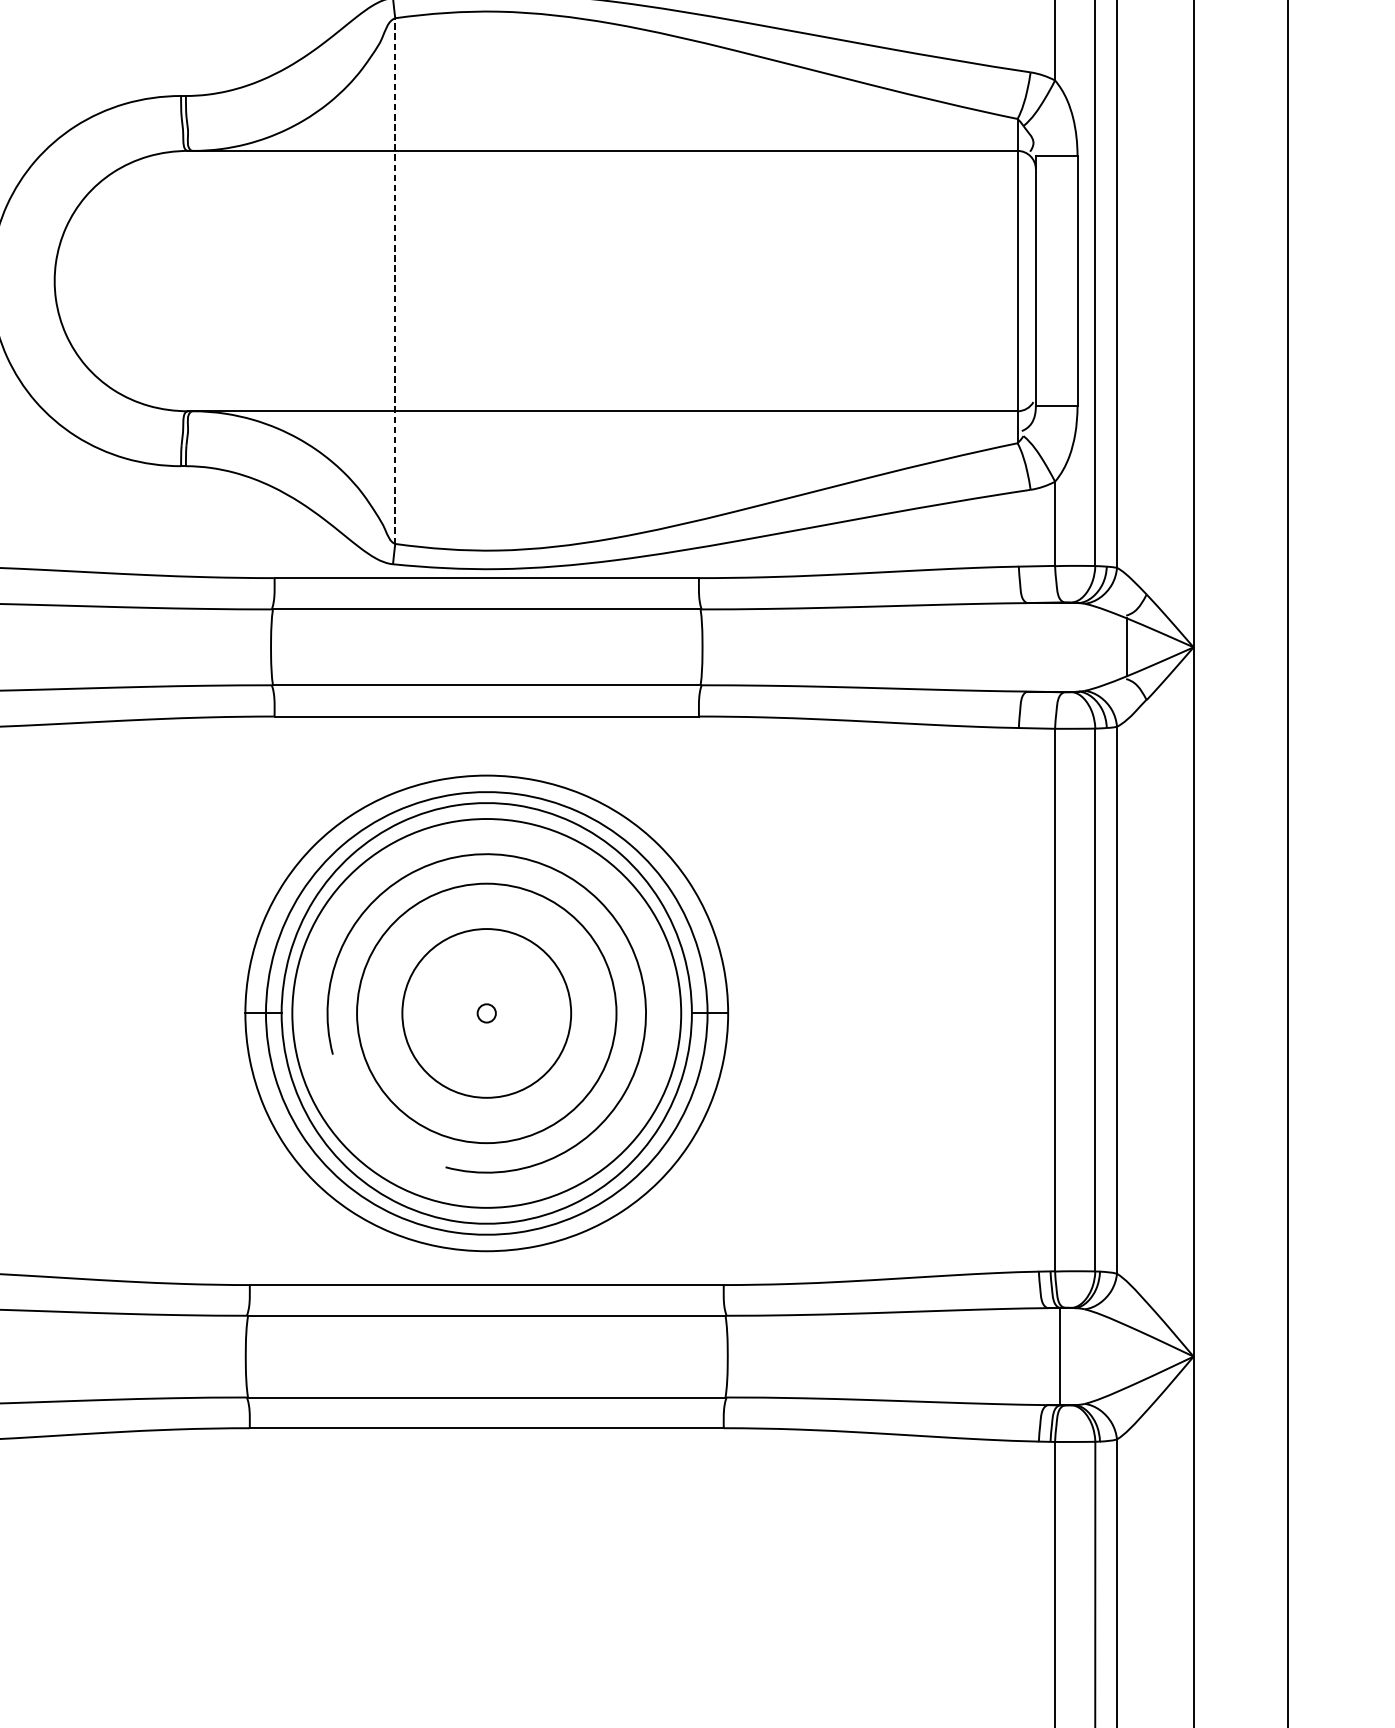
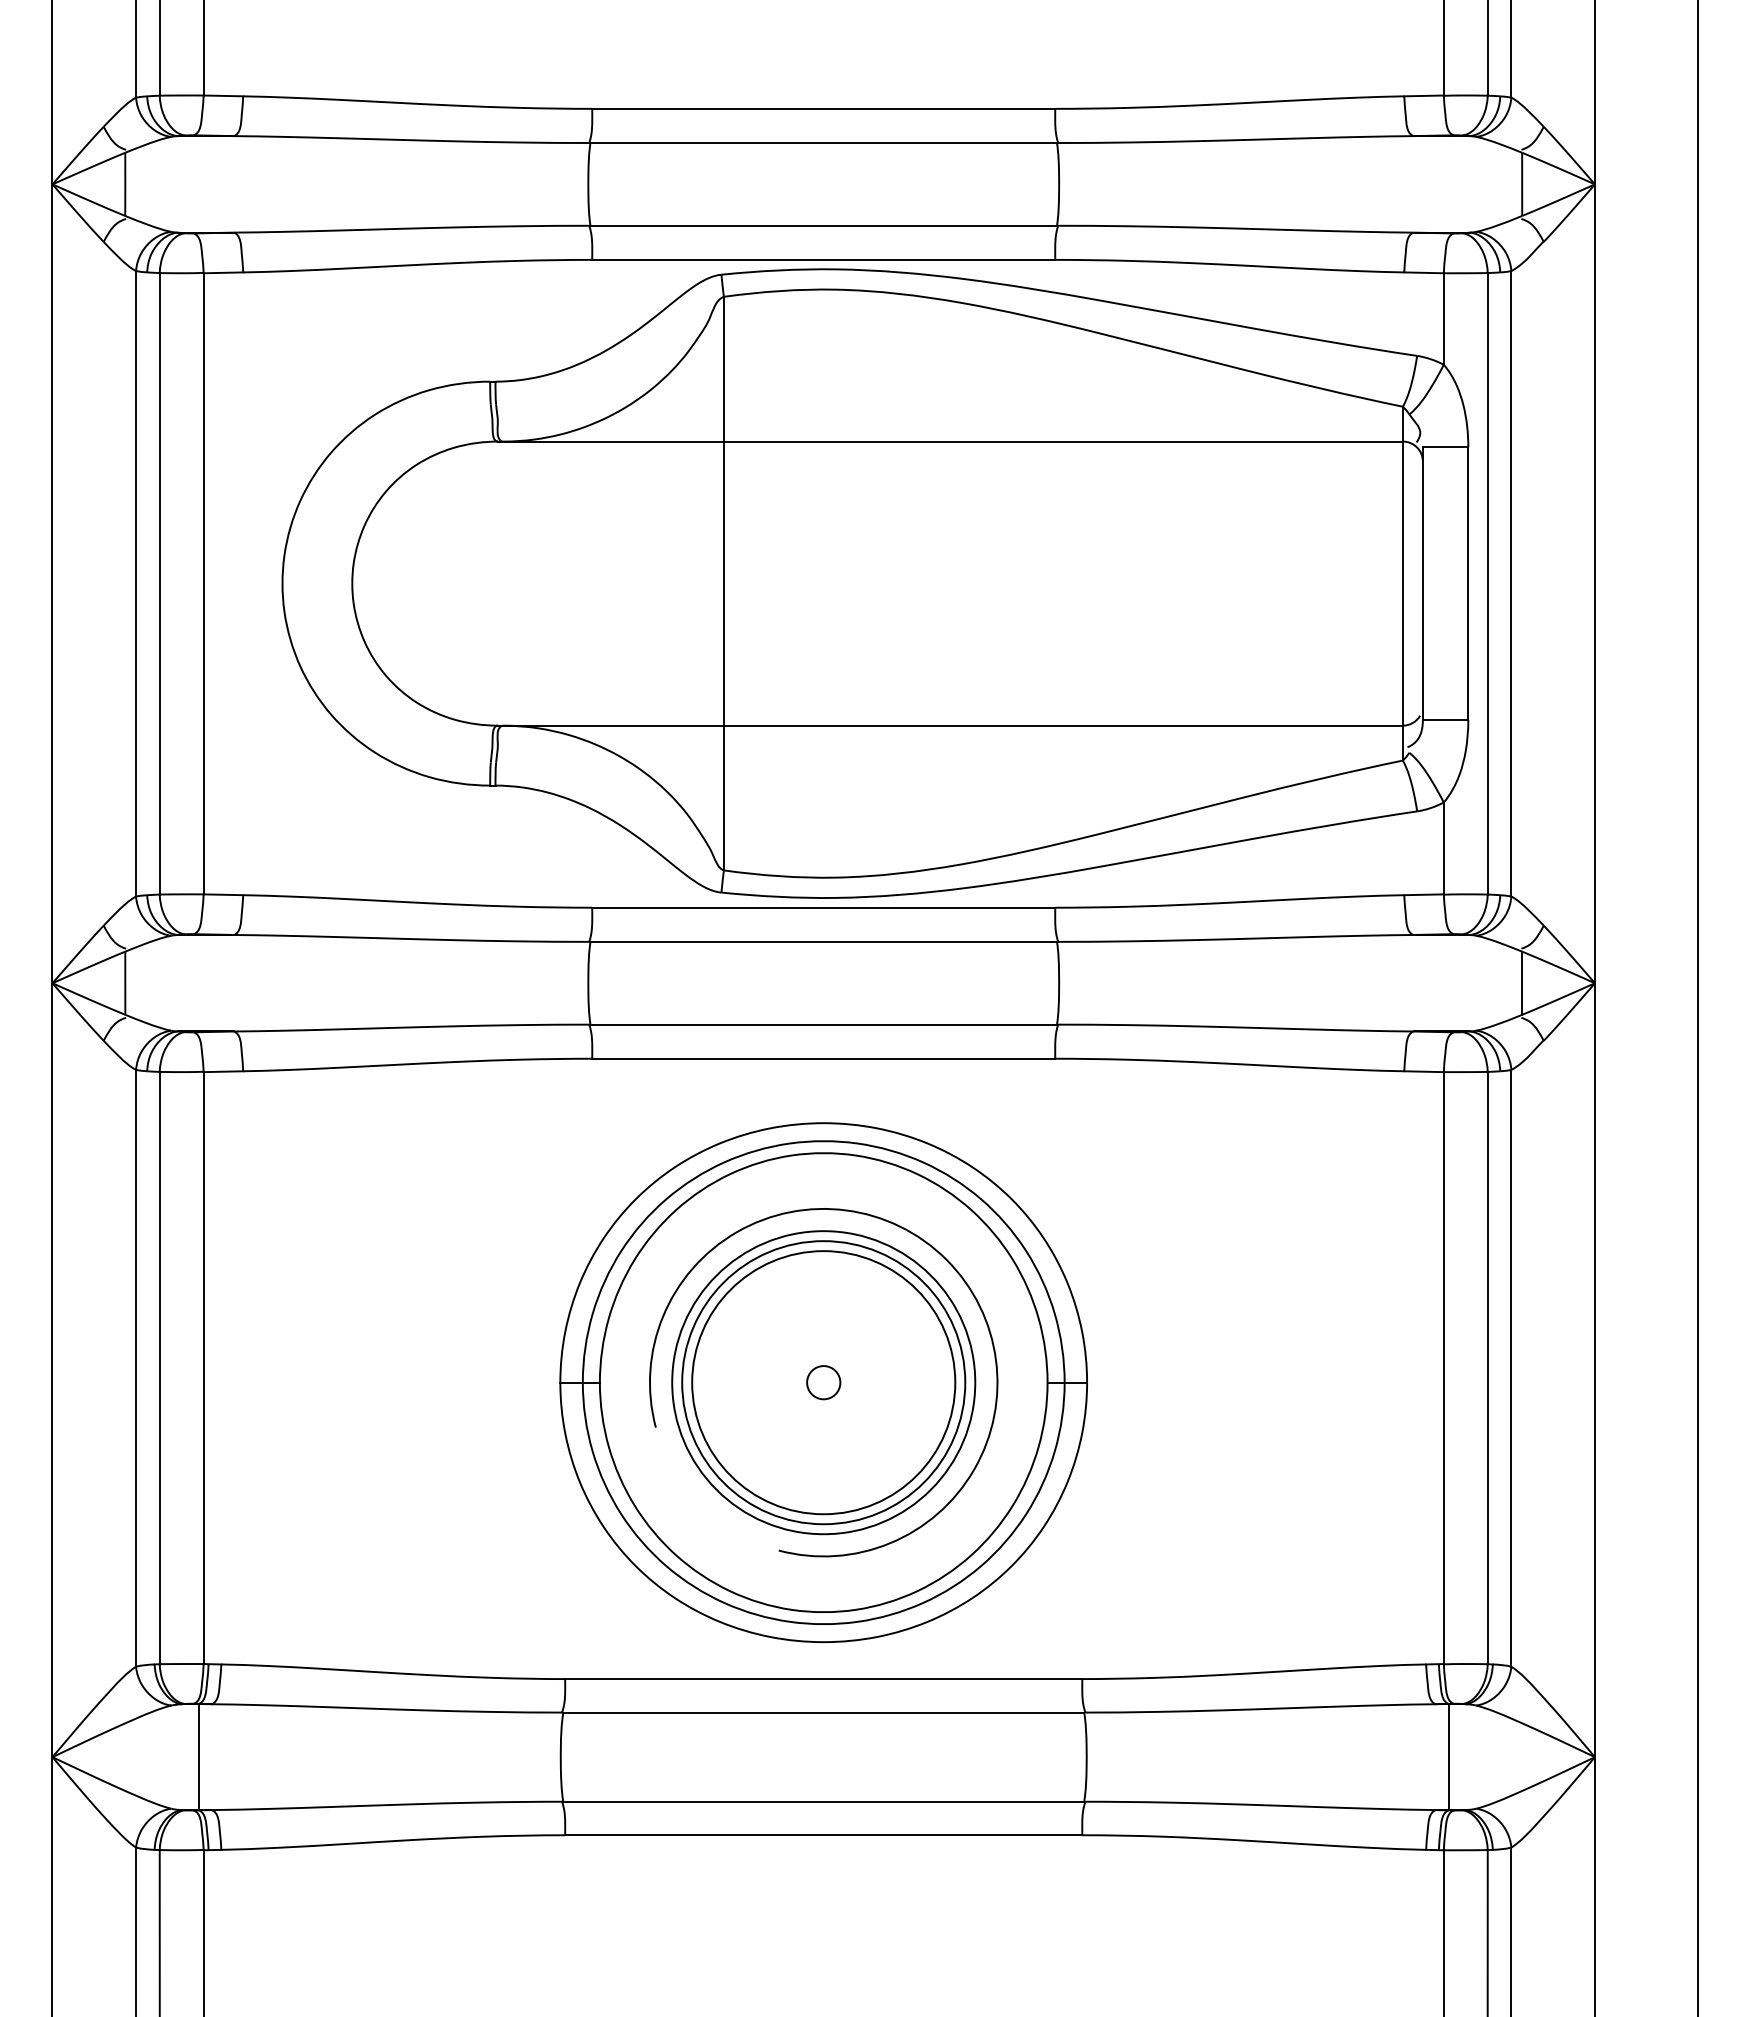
line: (394, 280) -> (723, 583), dashed -> solid
circle: (486, 1013) -> (823, 1382), size x0.71
circle: (486, 1013) -> (823, 1382), size x1.43
circle: (486, 1013) -> (823, 1382), size x1.67

